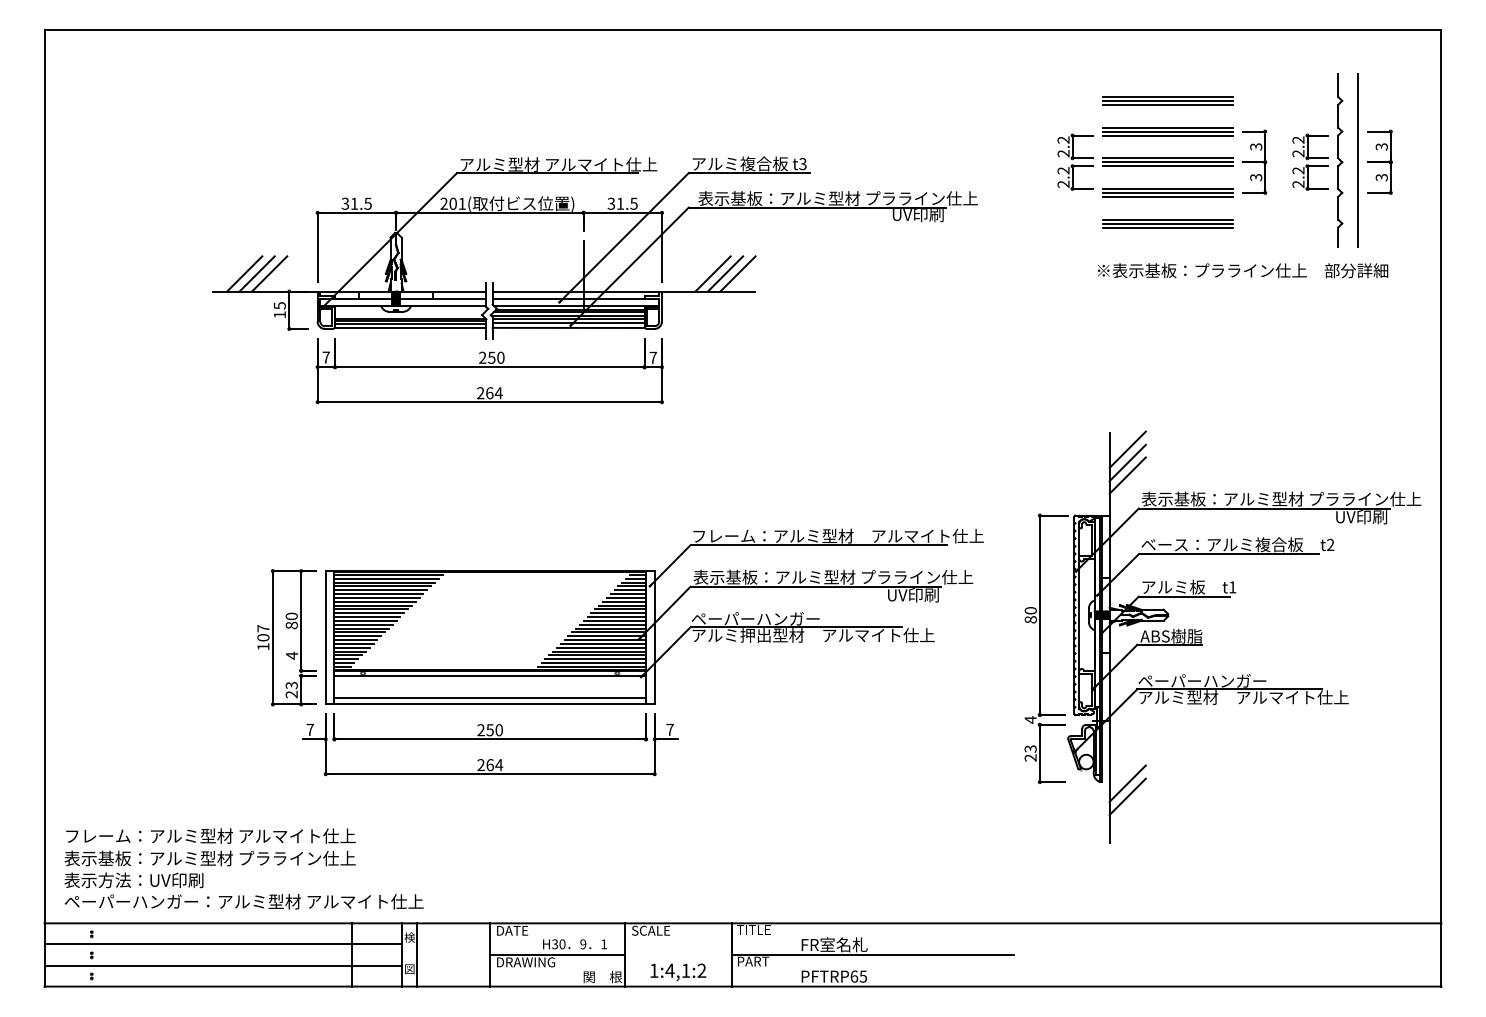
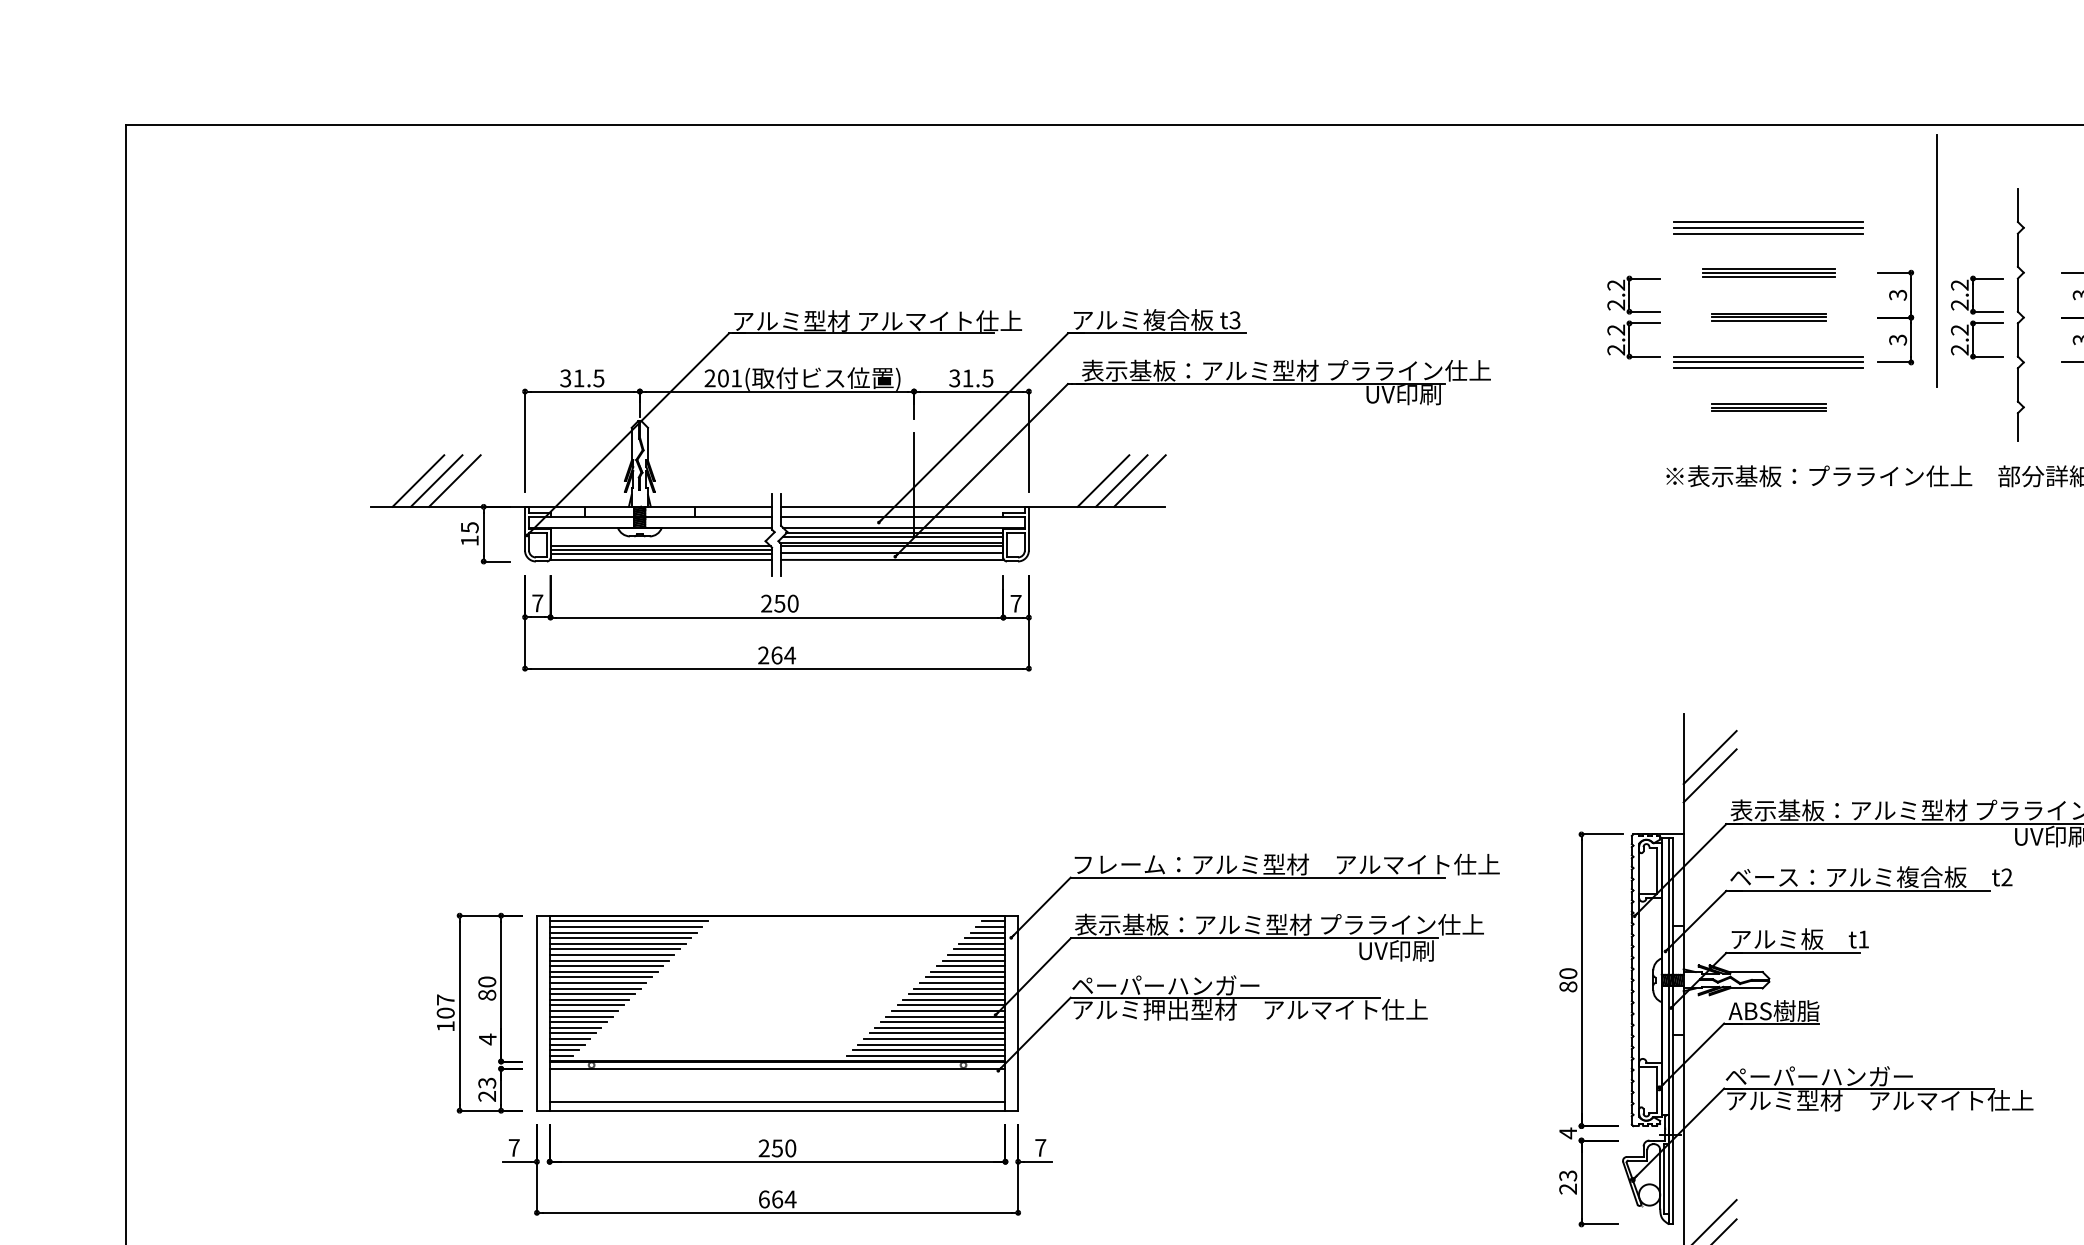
part: (1167, 131) -> (1768, 272), size x0.7
line: (1357, 160) -> (1936, 260), moved
part: (1167, 161) -> (1768, 316), size x0.6
part: (1167, 223) -> (1768, 407), size x0.6
line: (1127, 449) -> (1709, 737), removed
text: (480, 765) -> (763, 1200), 264 -> 664

